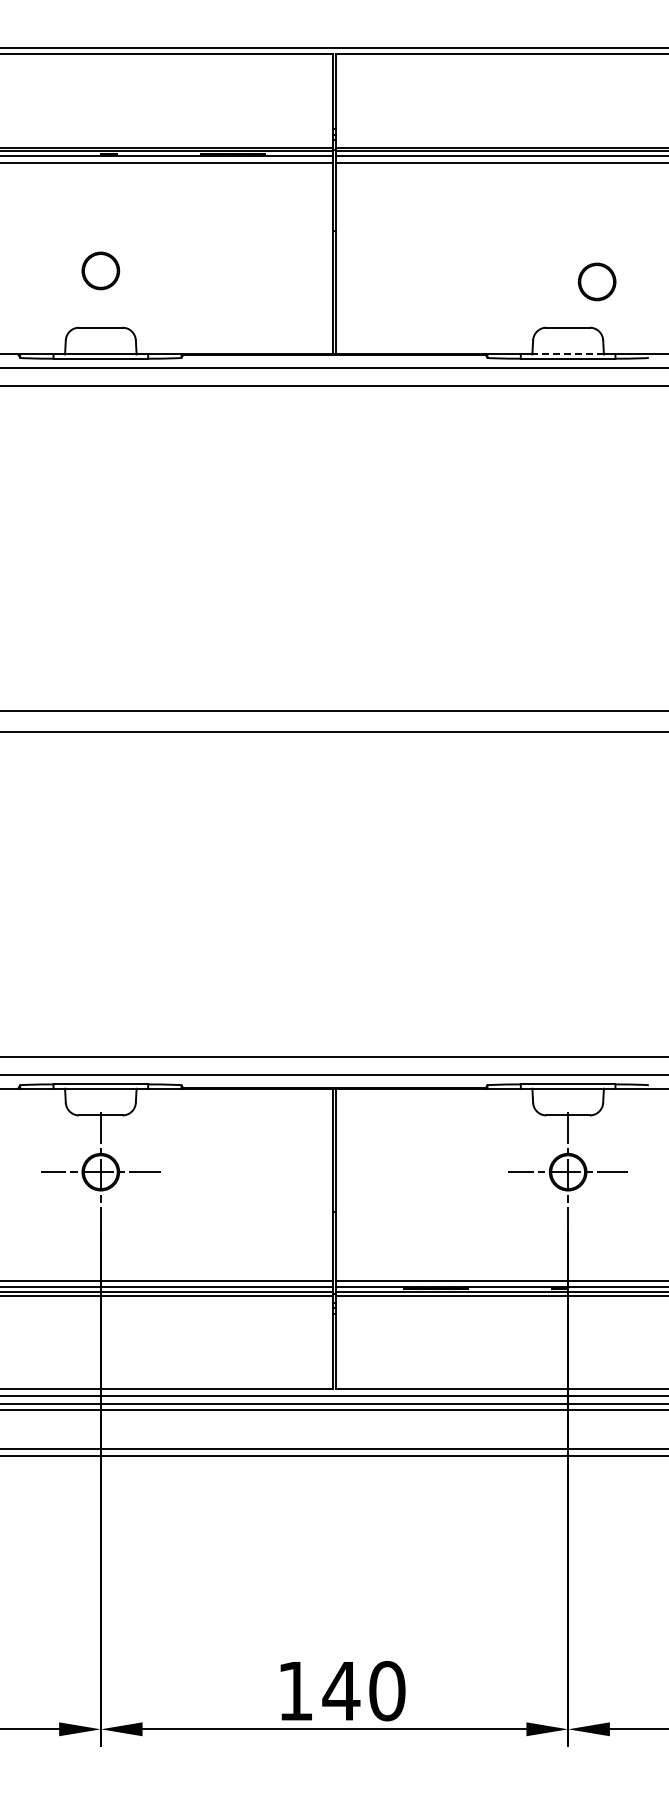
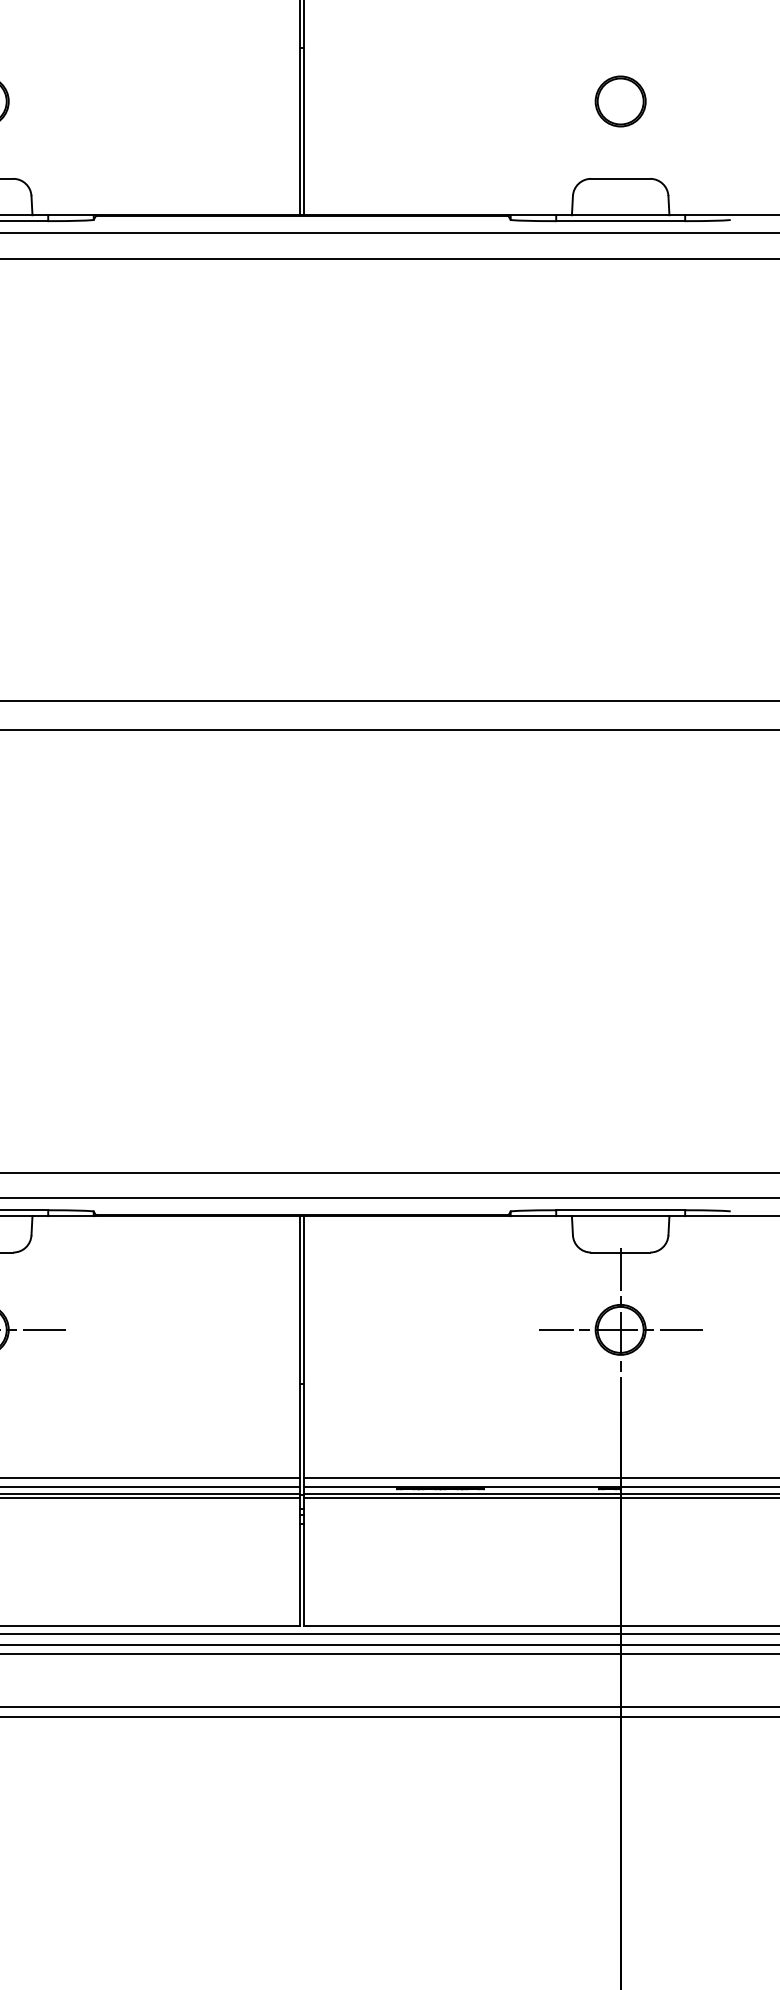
part: (596, 281) -> (619, 100), moved
line: (568, 354) -> (621, 215), dashed -> solid

